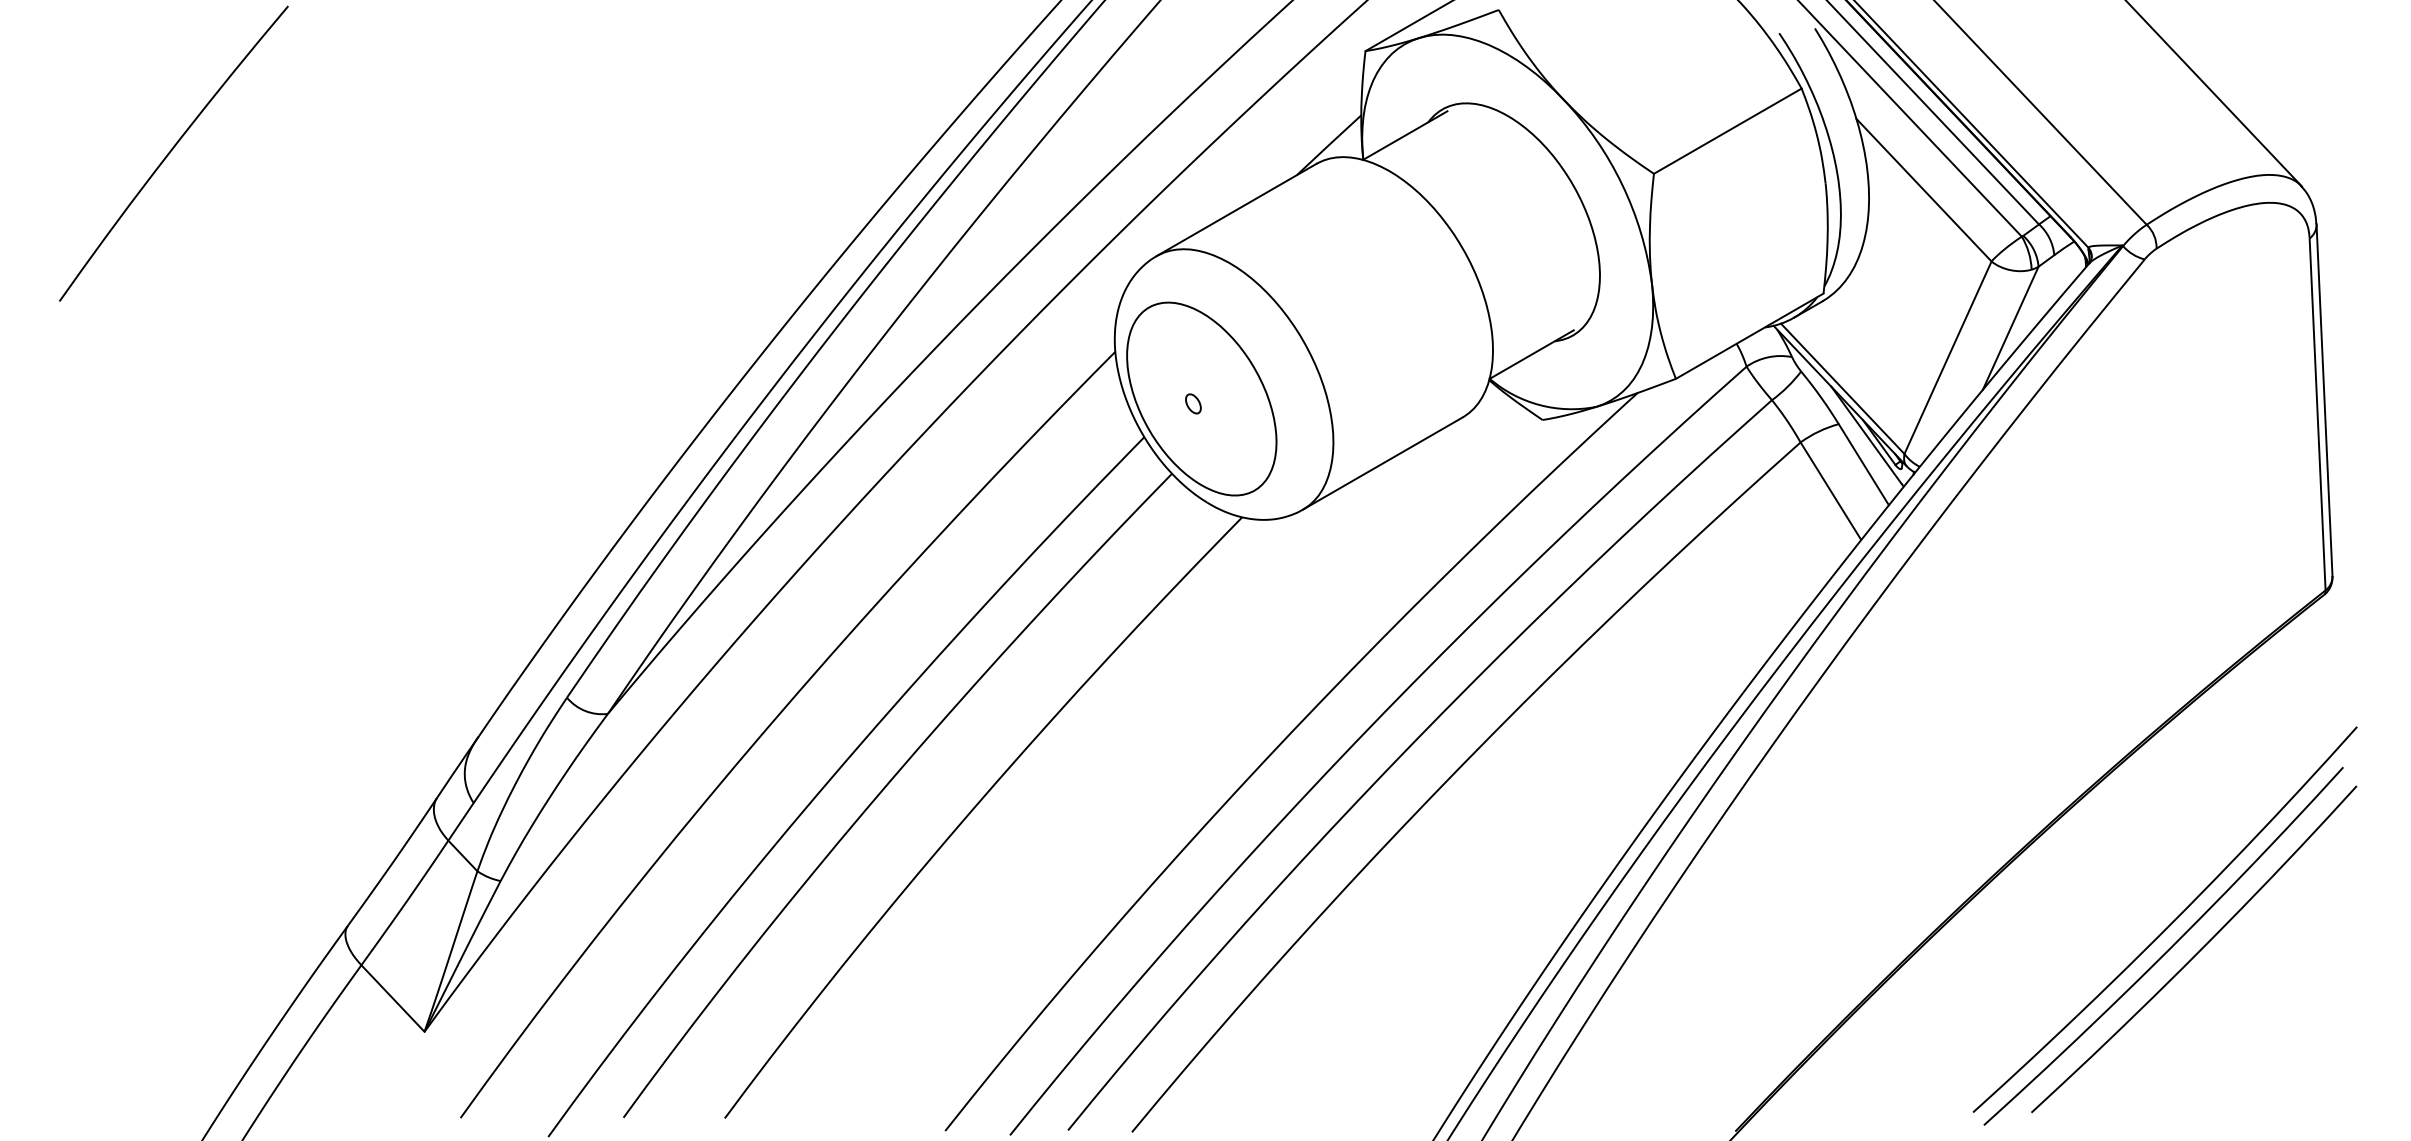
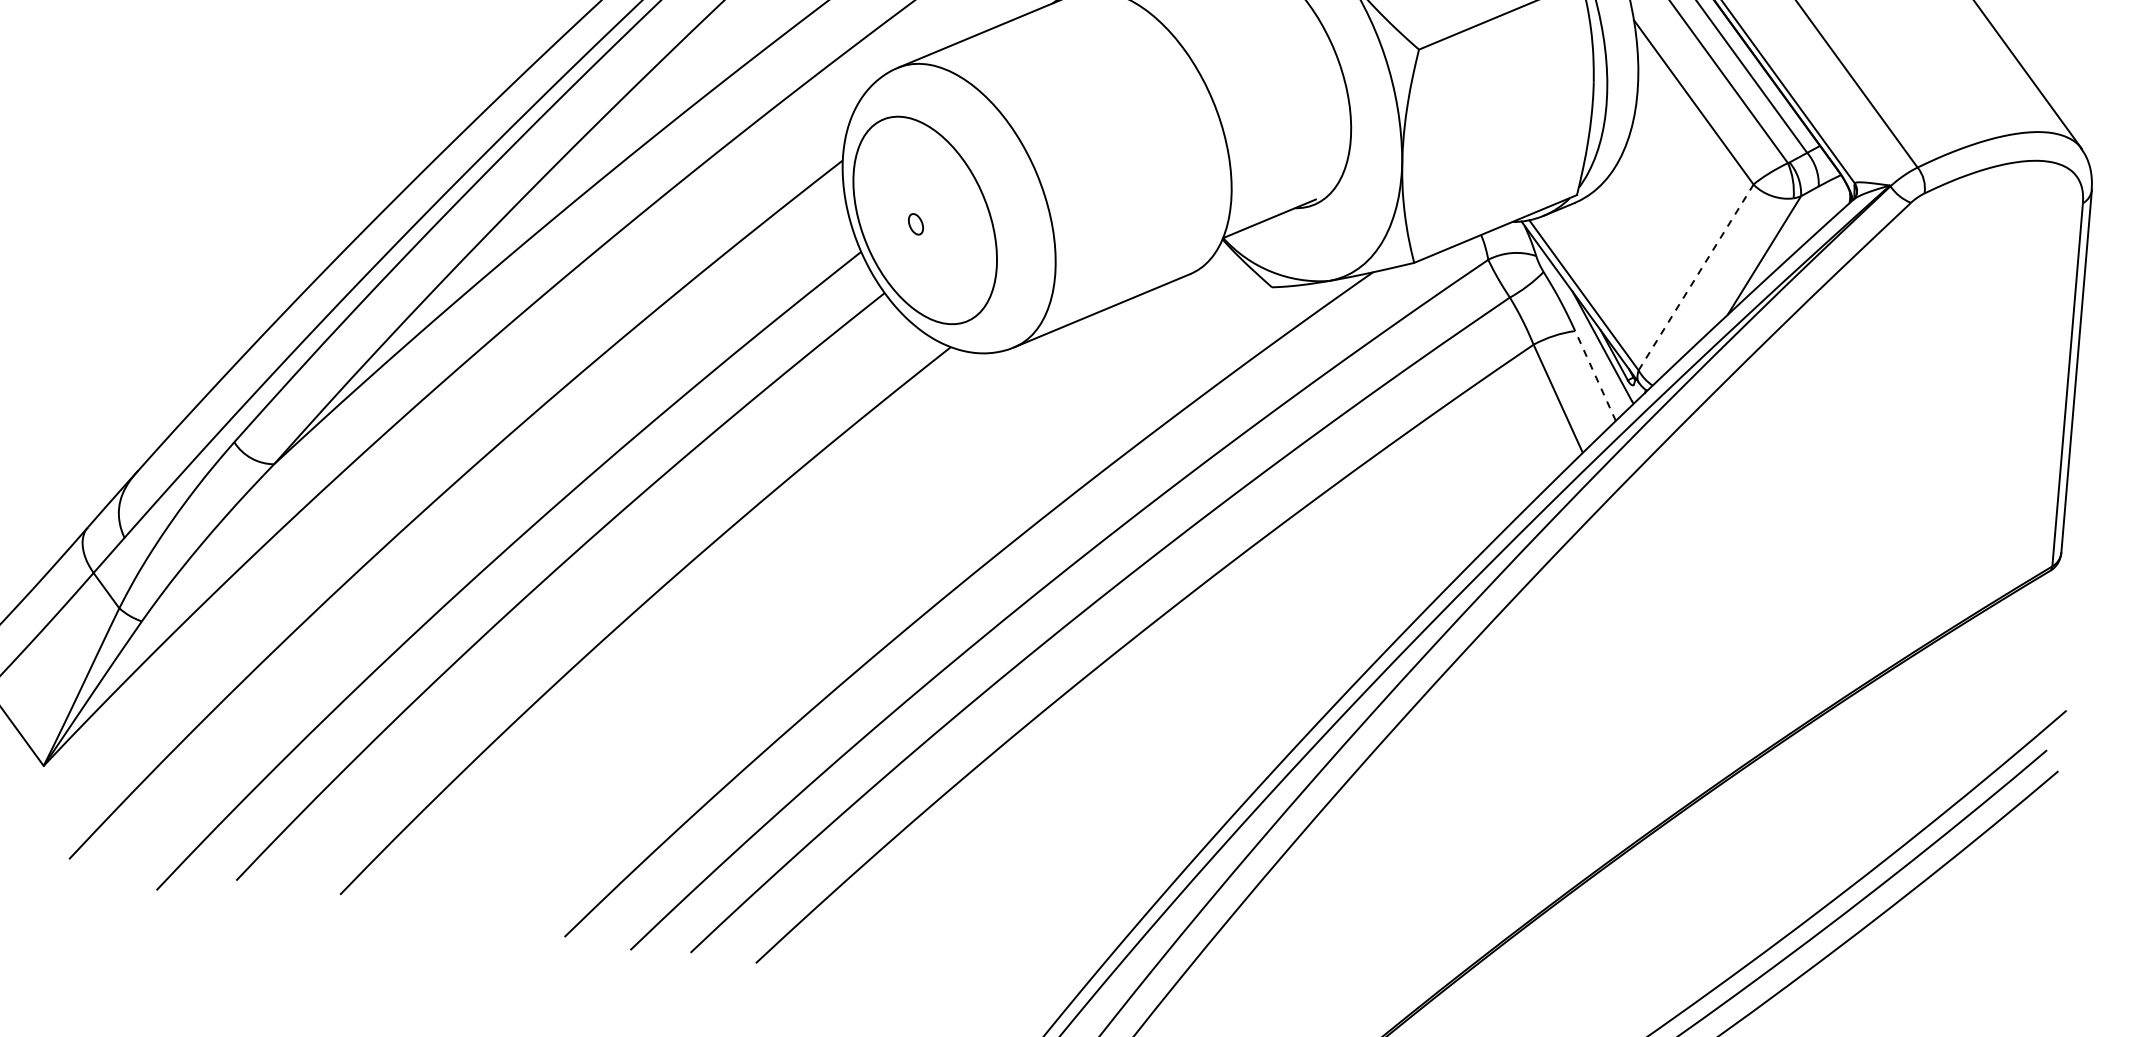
line: (1948, 357) -> (1696, 277), solid -> dashed
line: (1863, 464) -> (1595, 375), solid -> dashed

